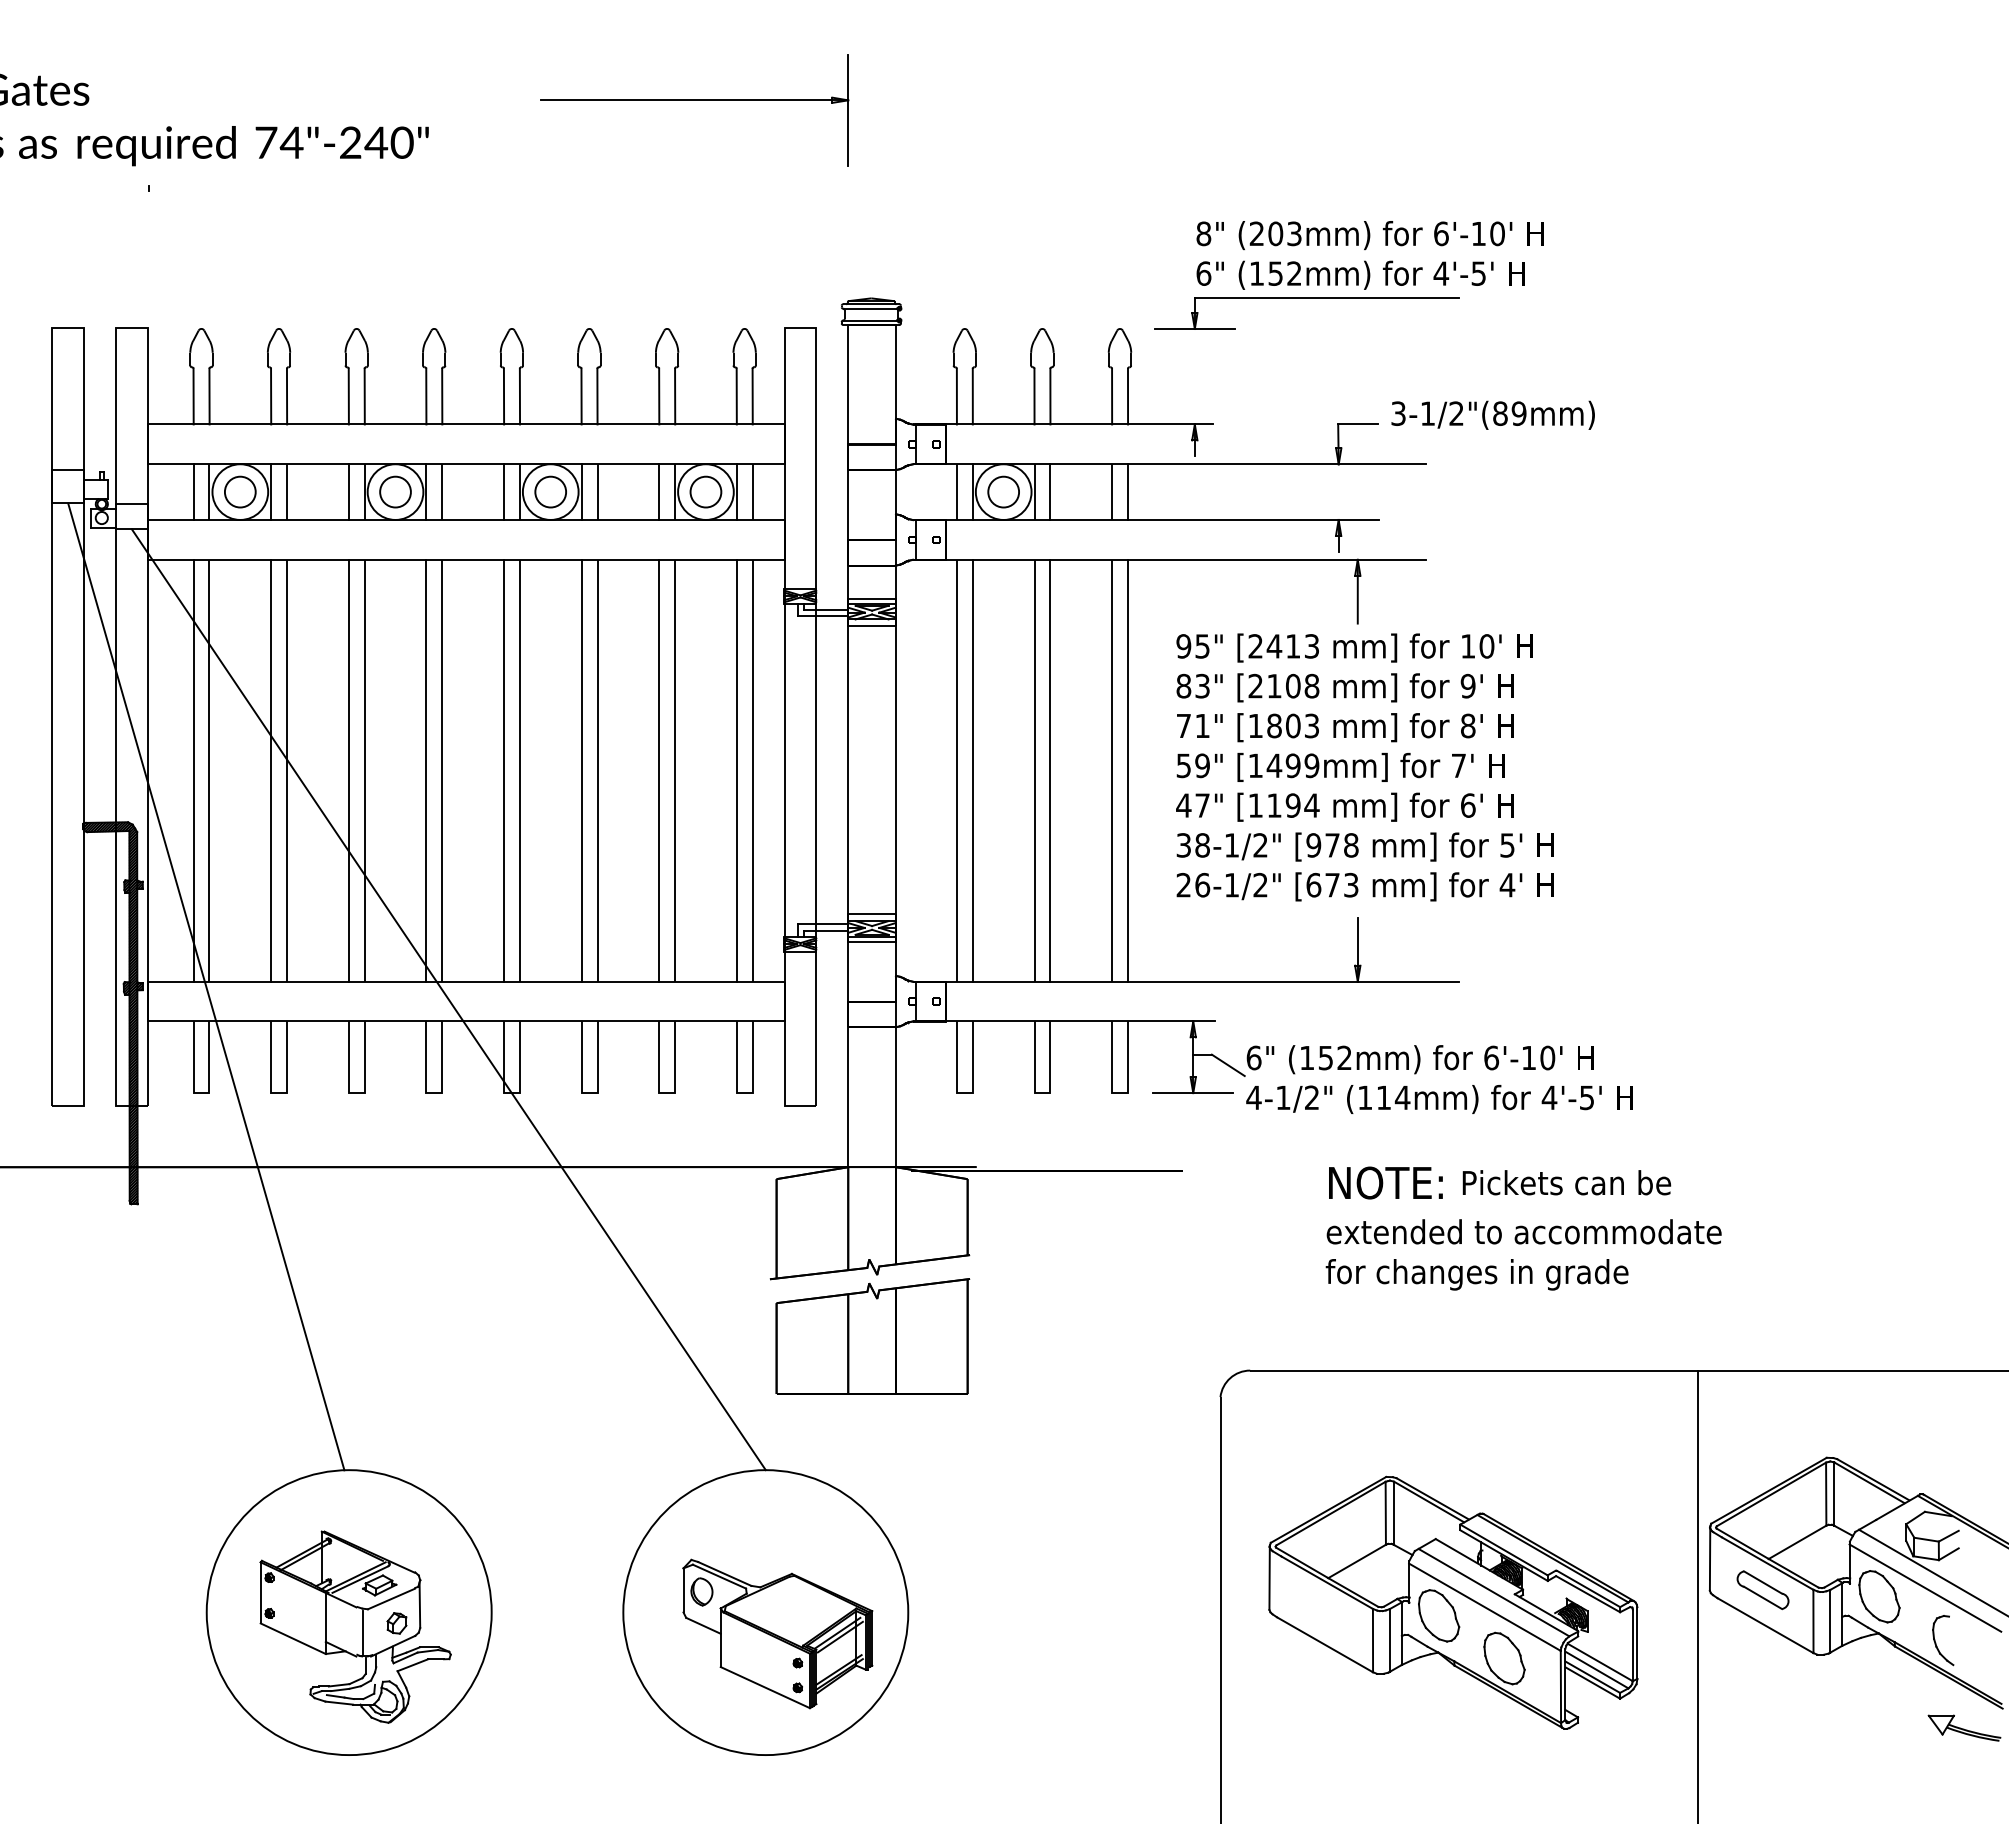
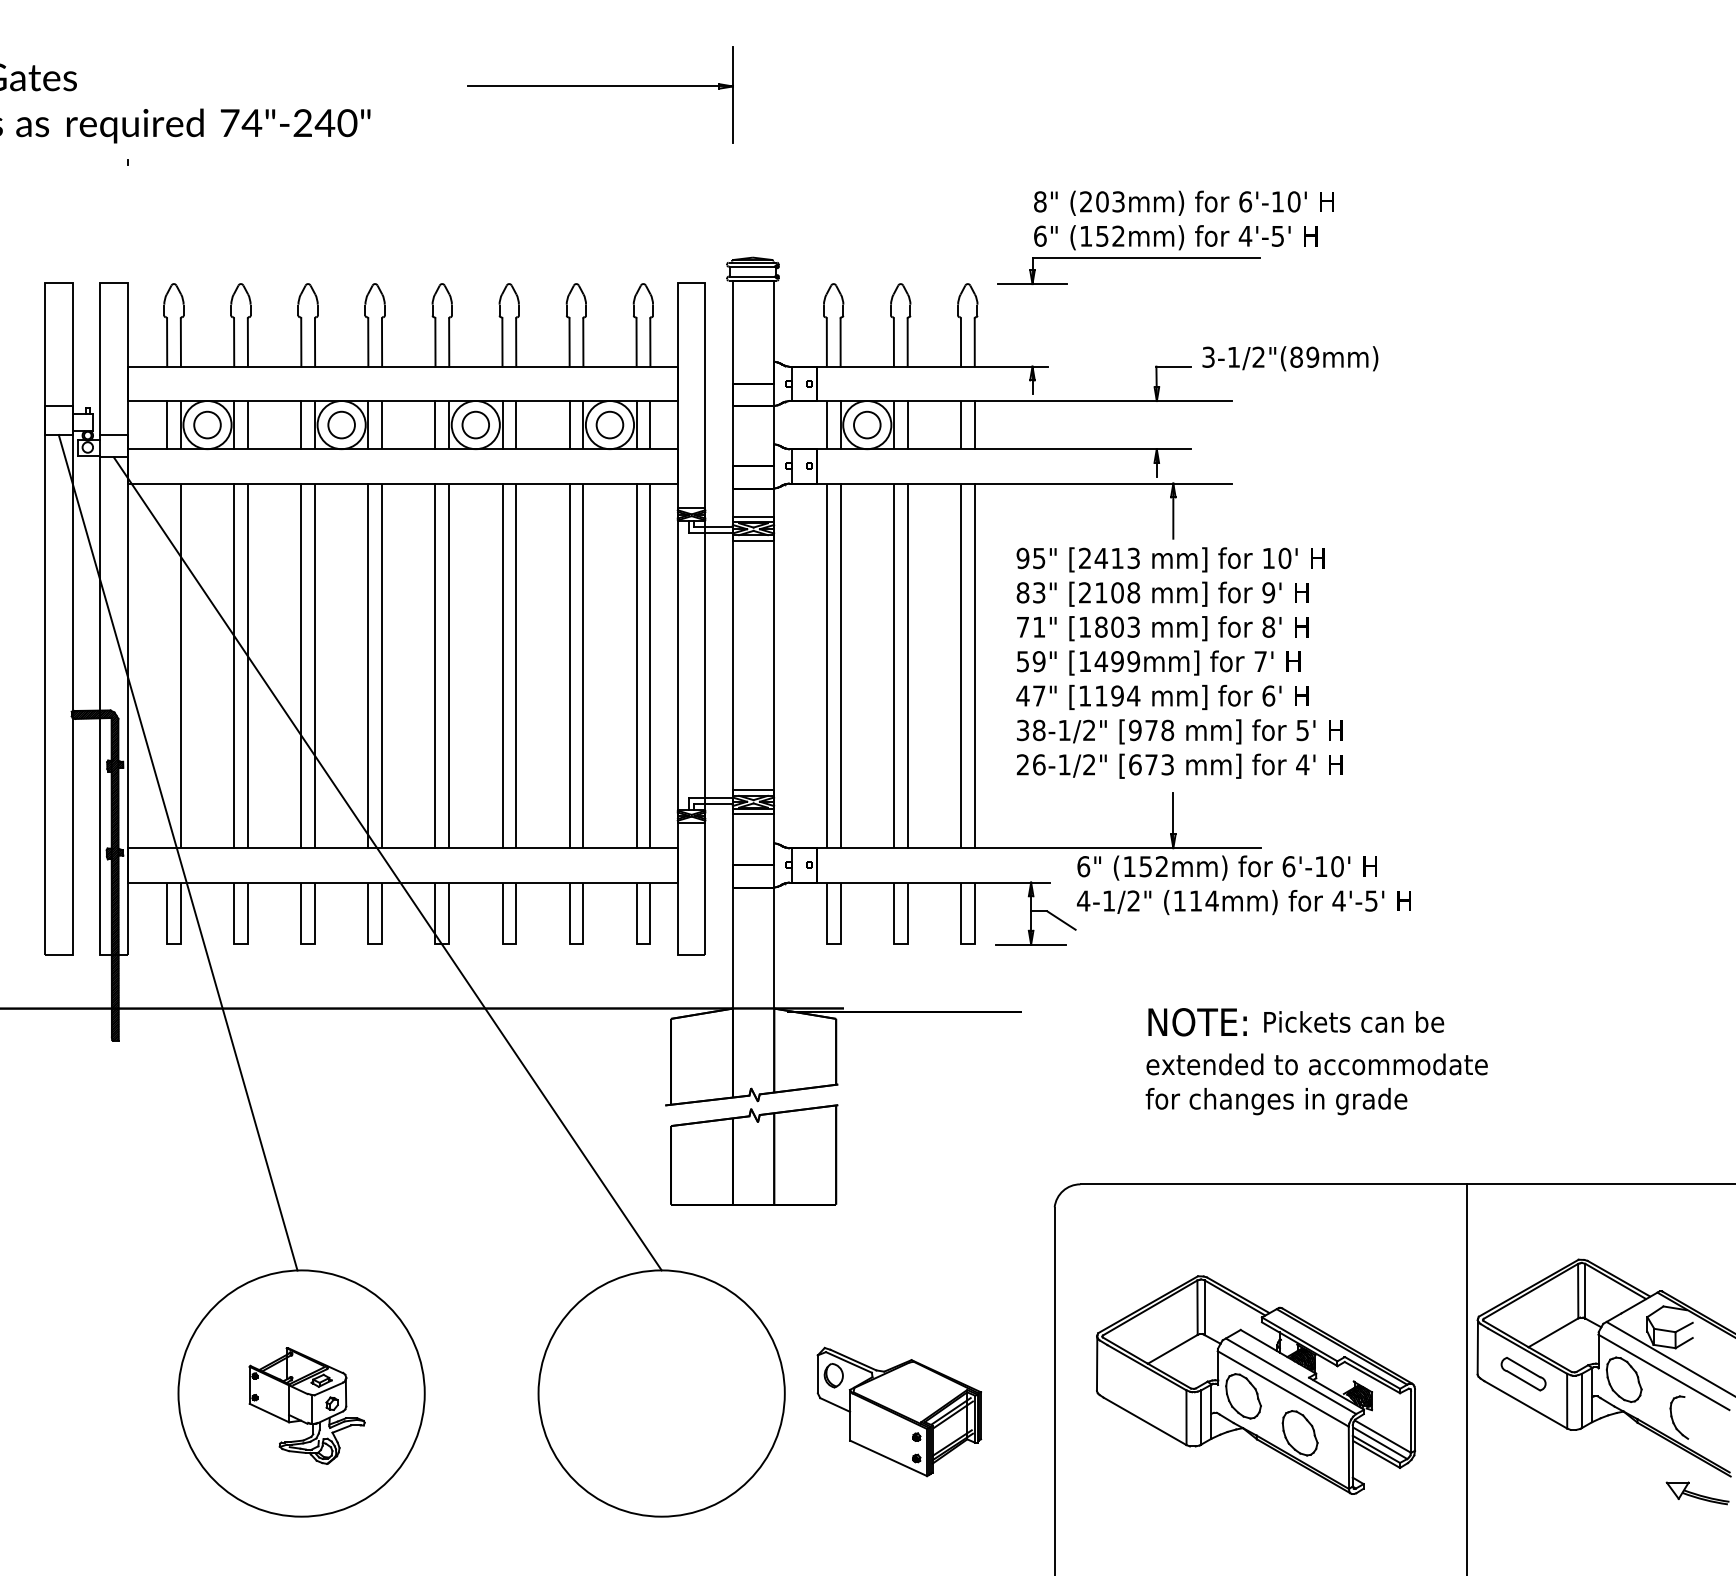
line: (193, 770) -> (167, 665), removed
text: (1439, 1079) -> (1243, 885), moved
part: (355, 1626) -> (307, 1405), size x0.7
part: (777, 1633) -> (899, 1411), moved

